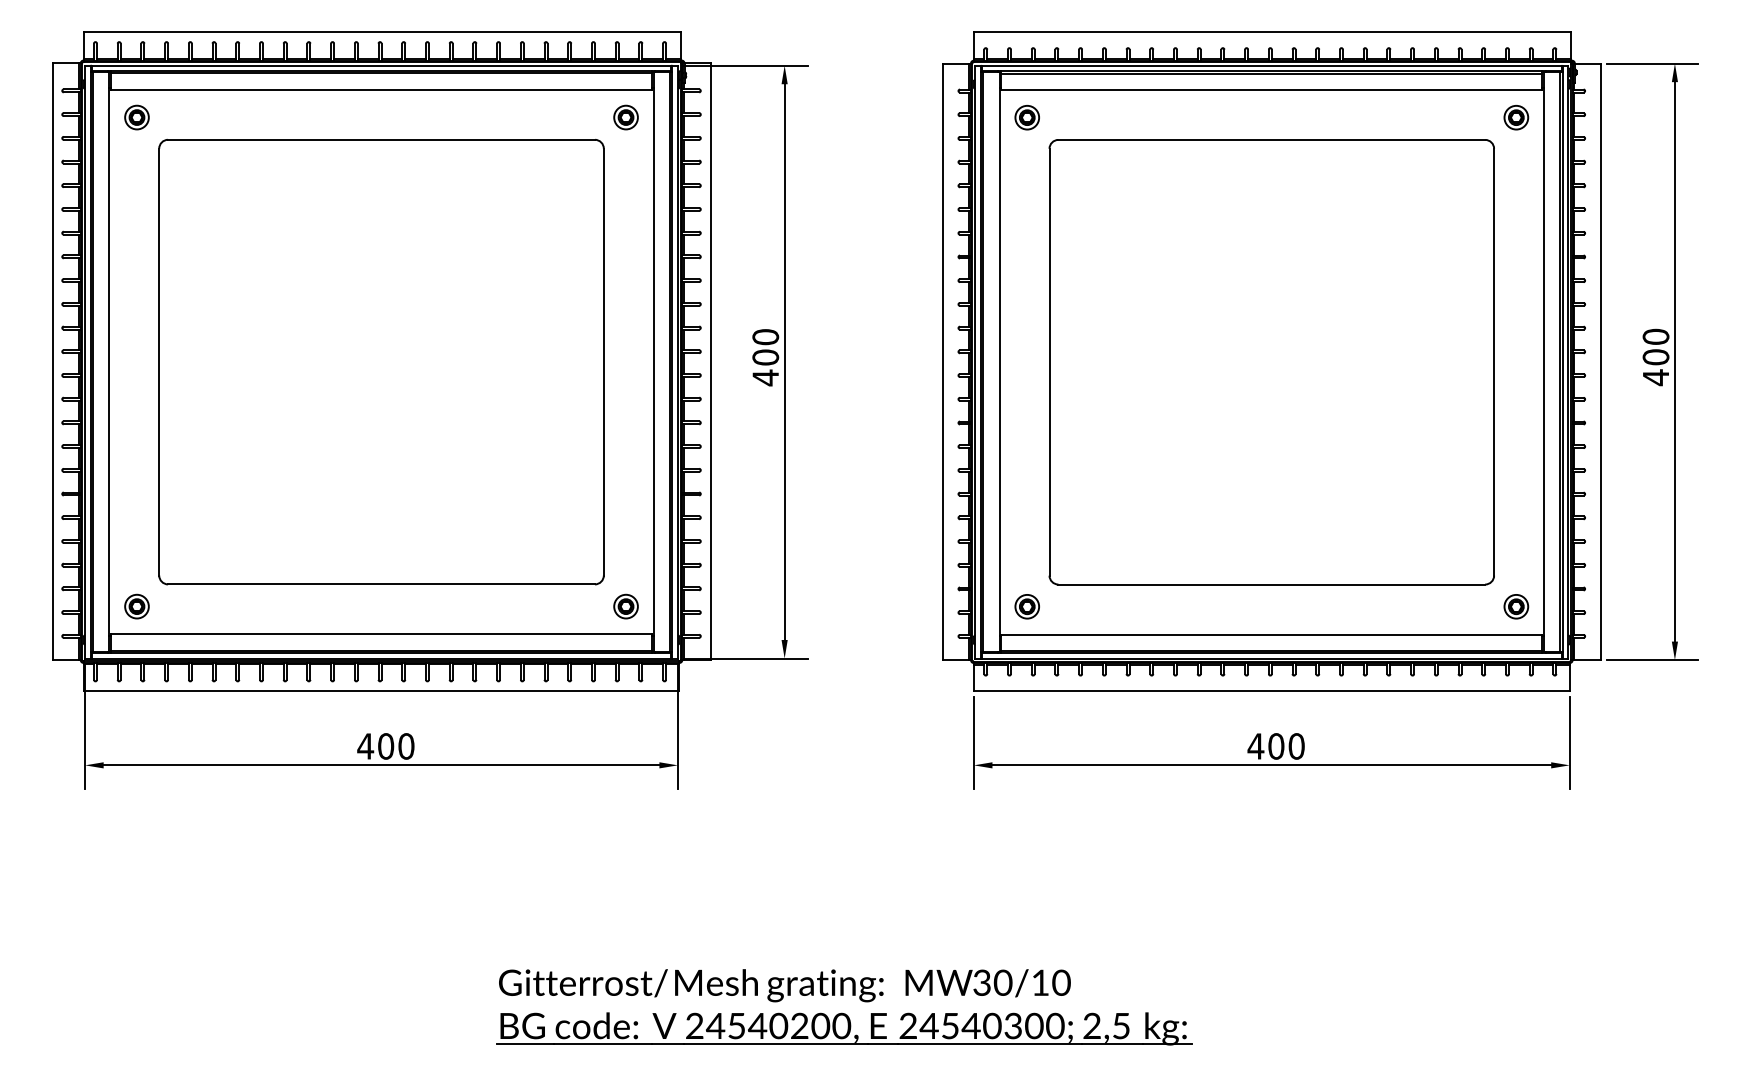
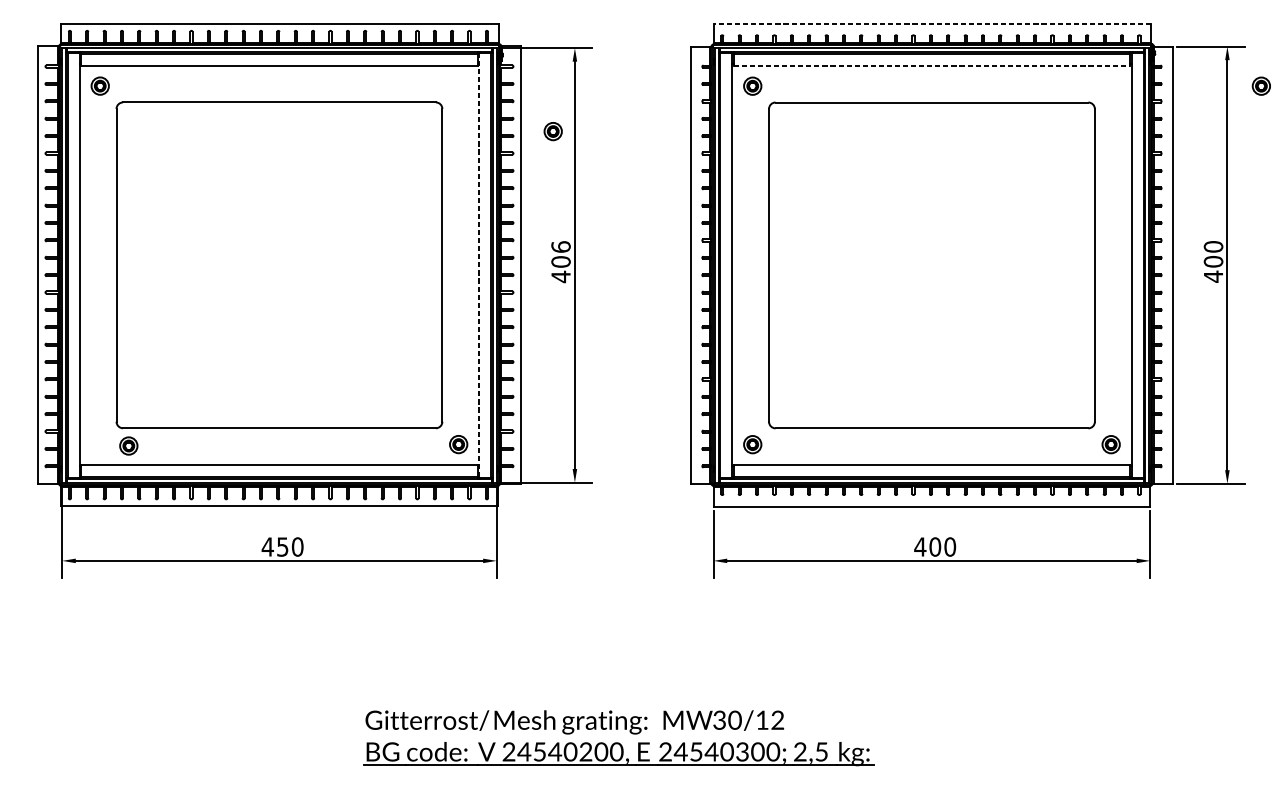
line: (1272, 32) -> (932, 23), solid -> dashed
line: (1272, 89) -> (932, 65), solid -> dashed
part: (625, 117) -> (552, 131), moved
part: (1516, 117) -> (1261, 86), moved
text: (765, 337) -> (560, 247), 400 -> 406
line: (653, 362) -> (478, 265), solid -> dashed
part: (136, 606) -> (128, 445), moved
text: (386, 746) -> (283, 547), 400 -> 450
text: (1061, 982) -> (777, 720), 30/10 -> 30/12

